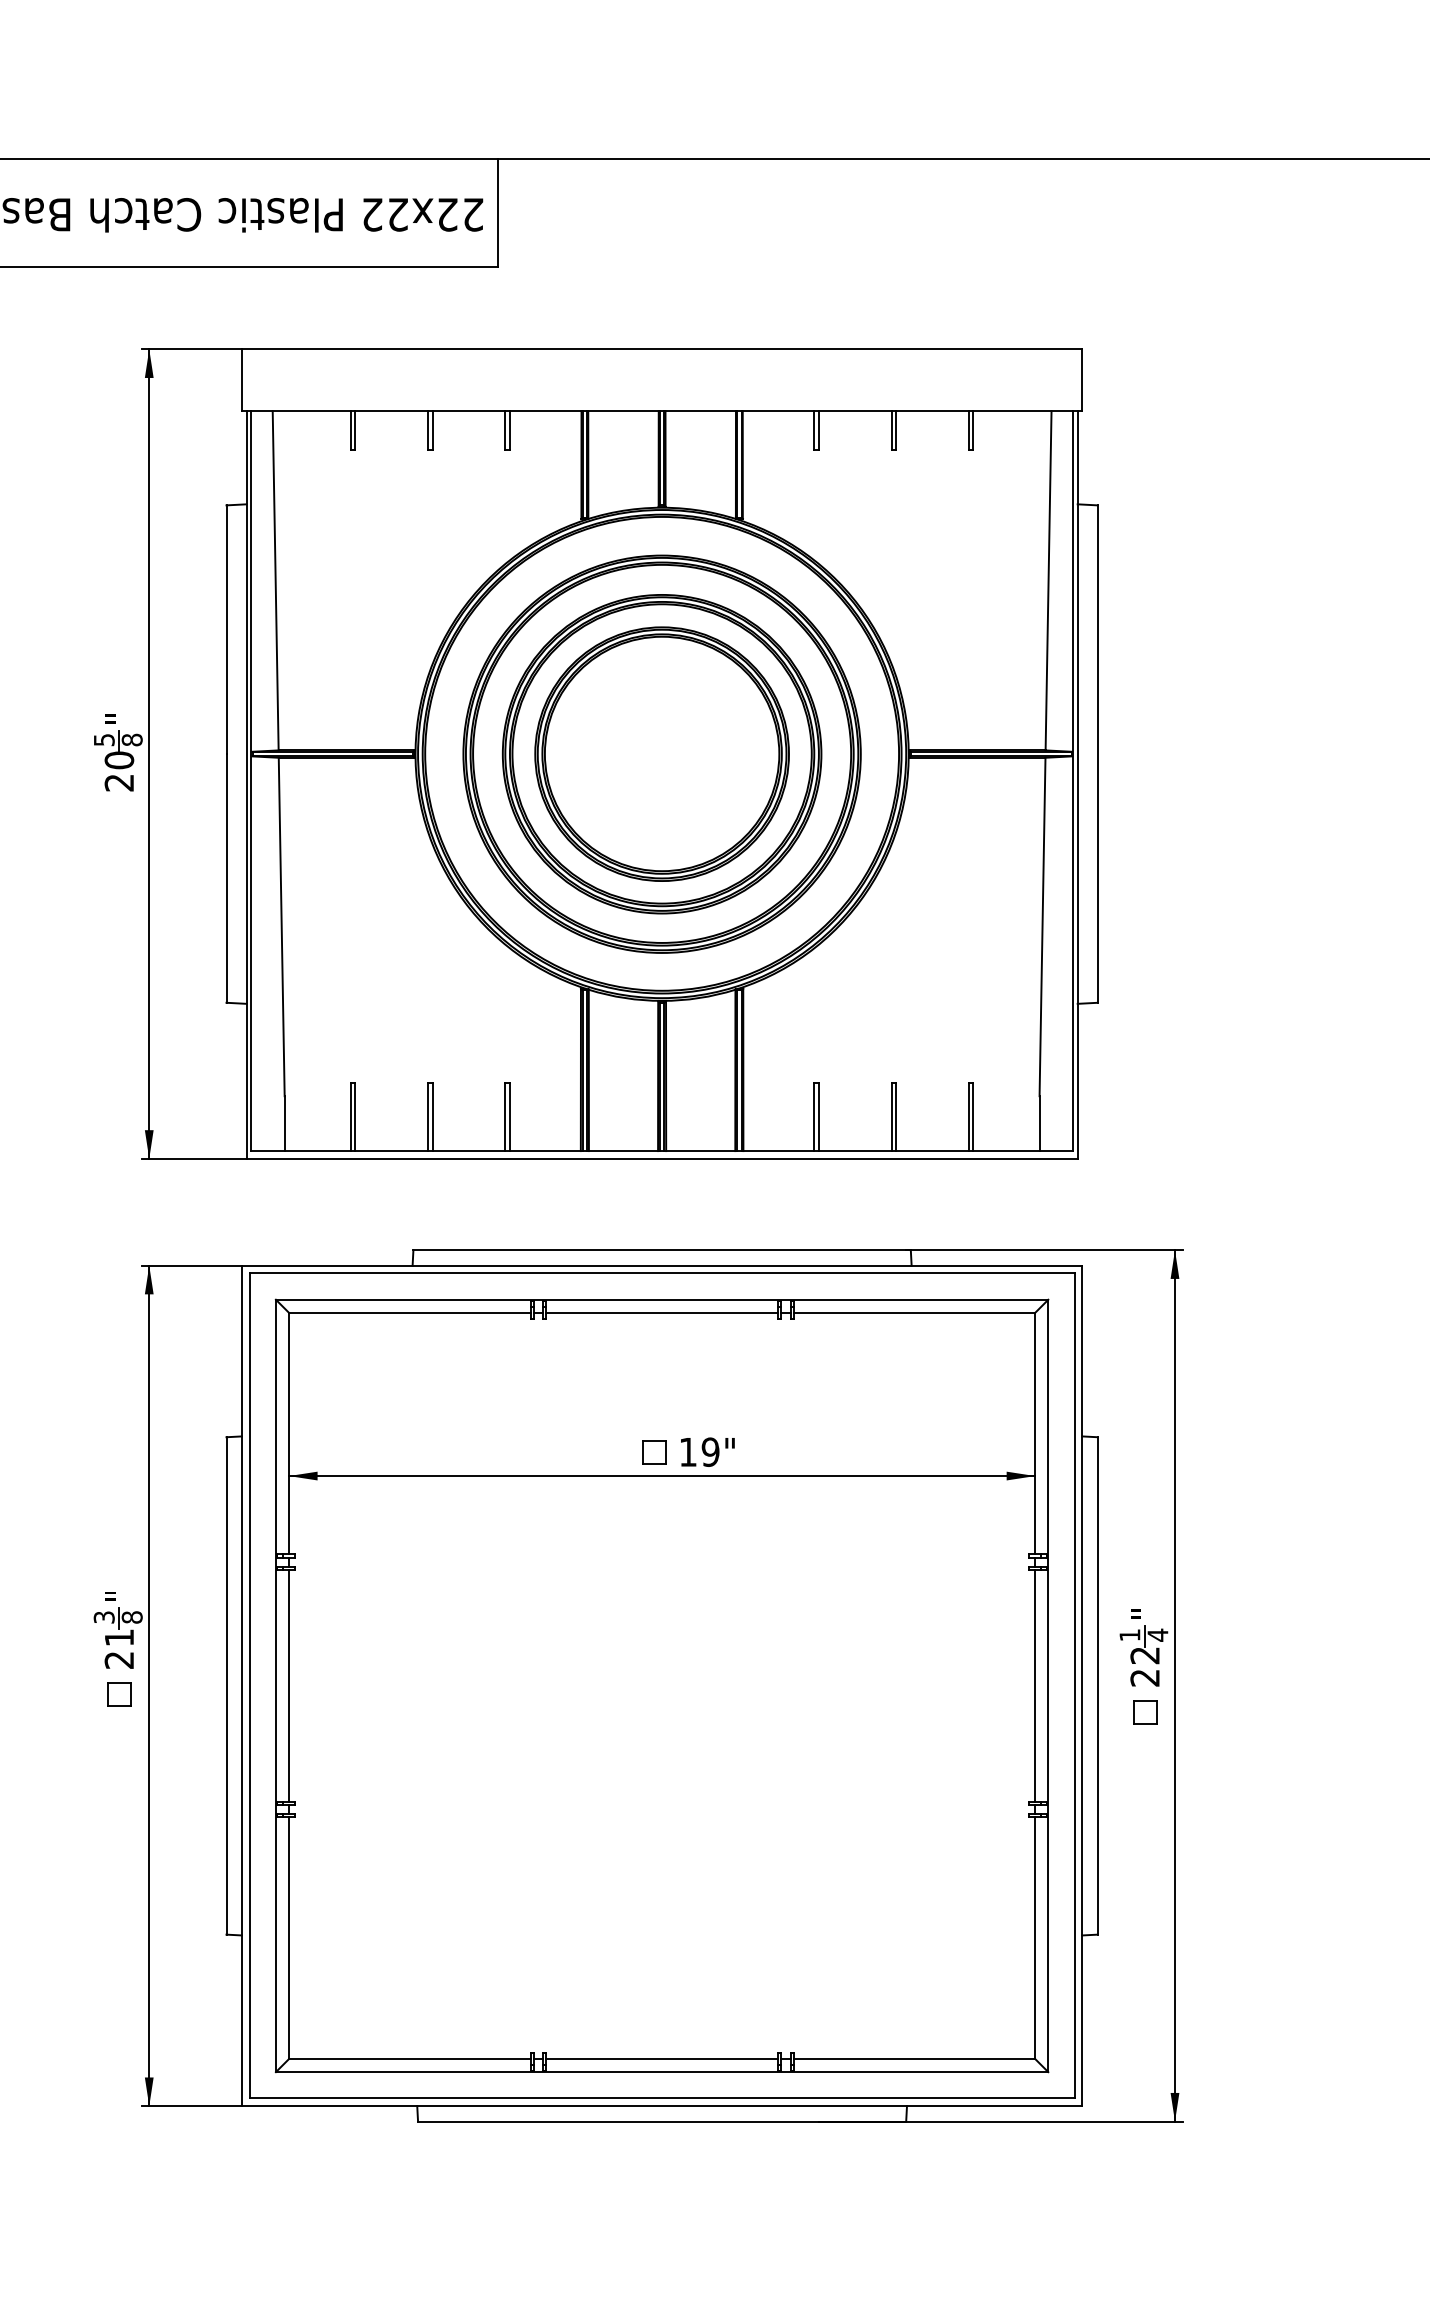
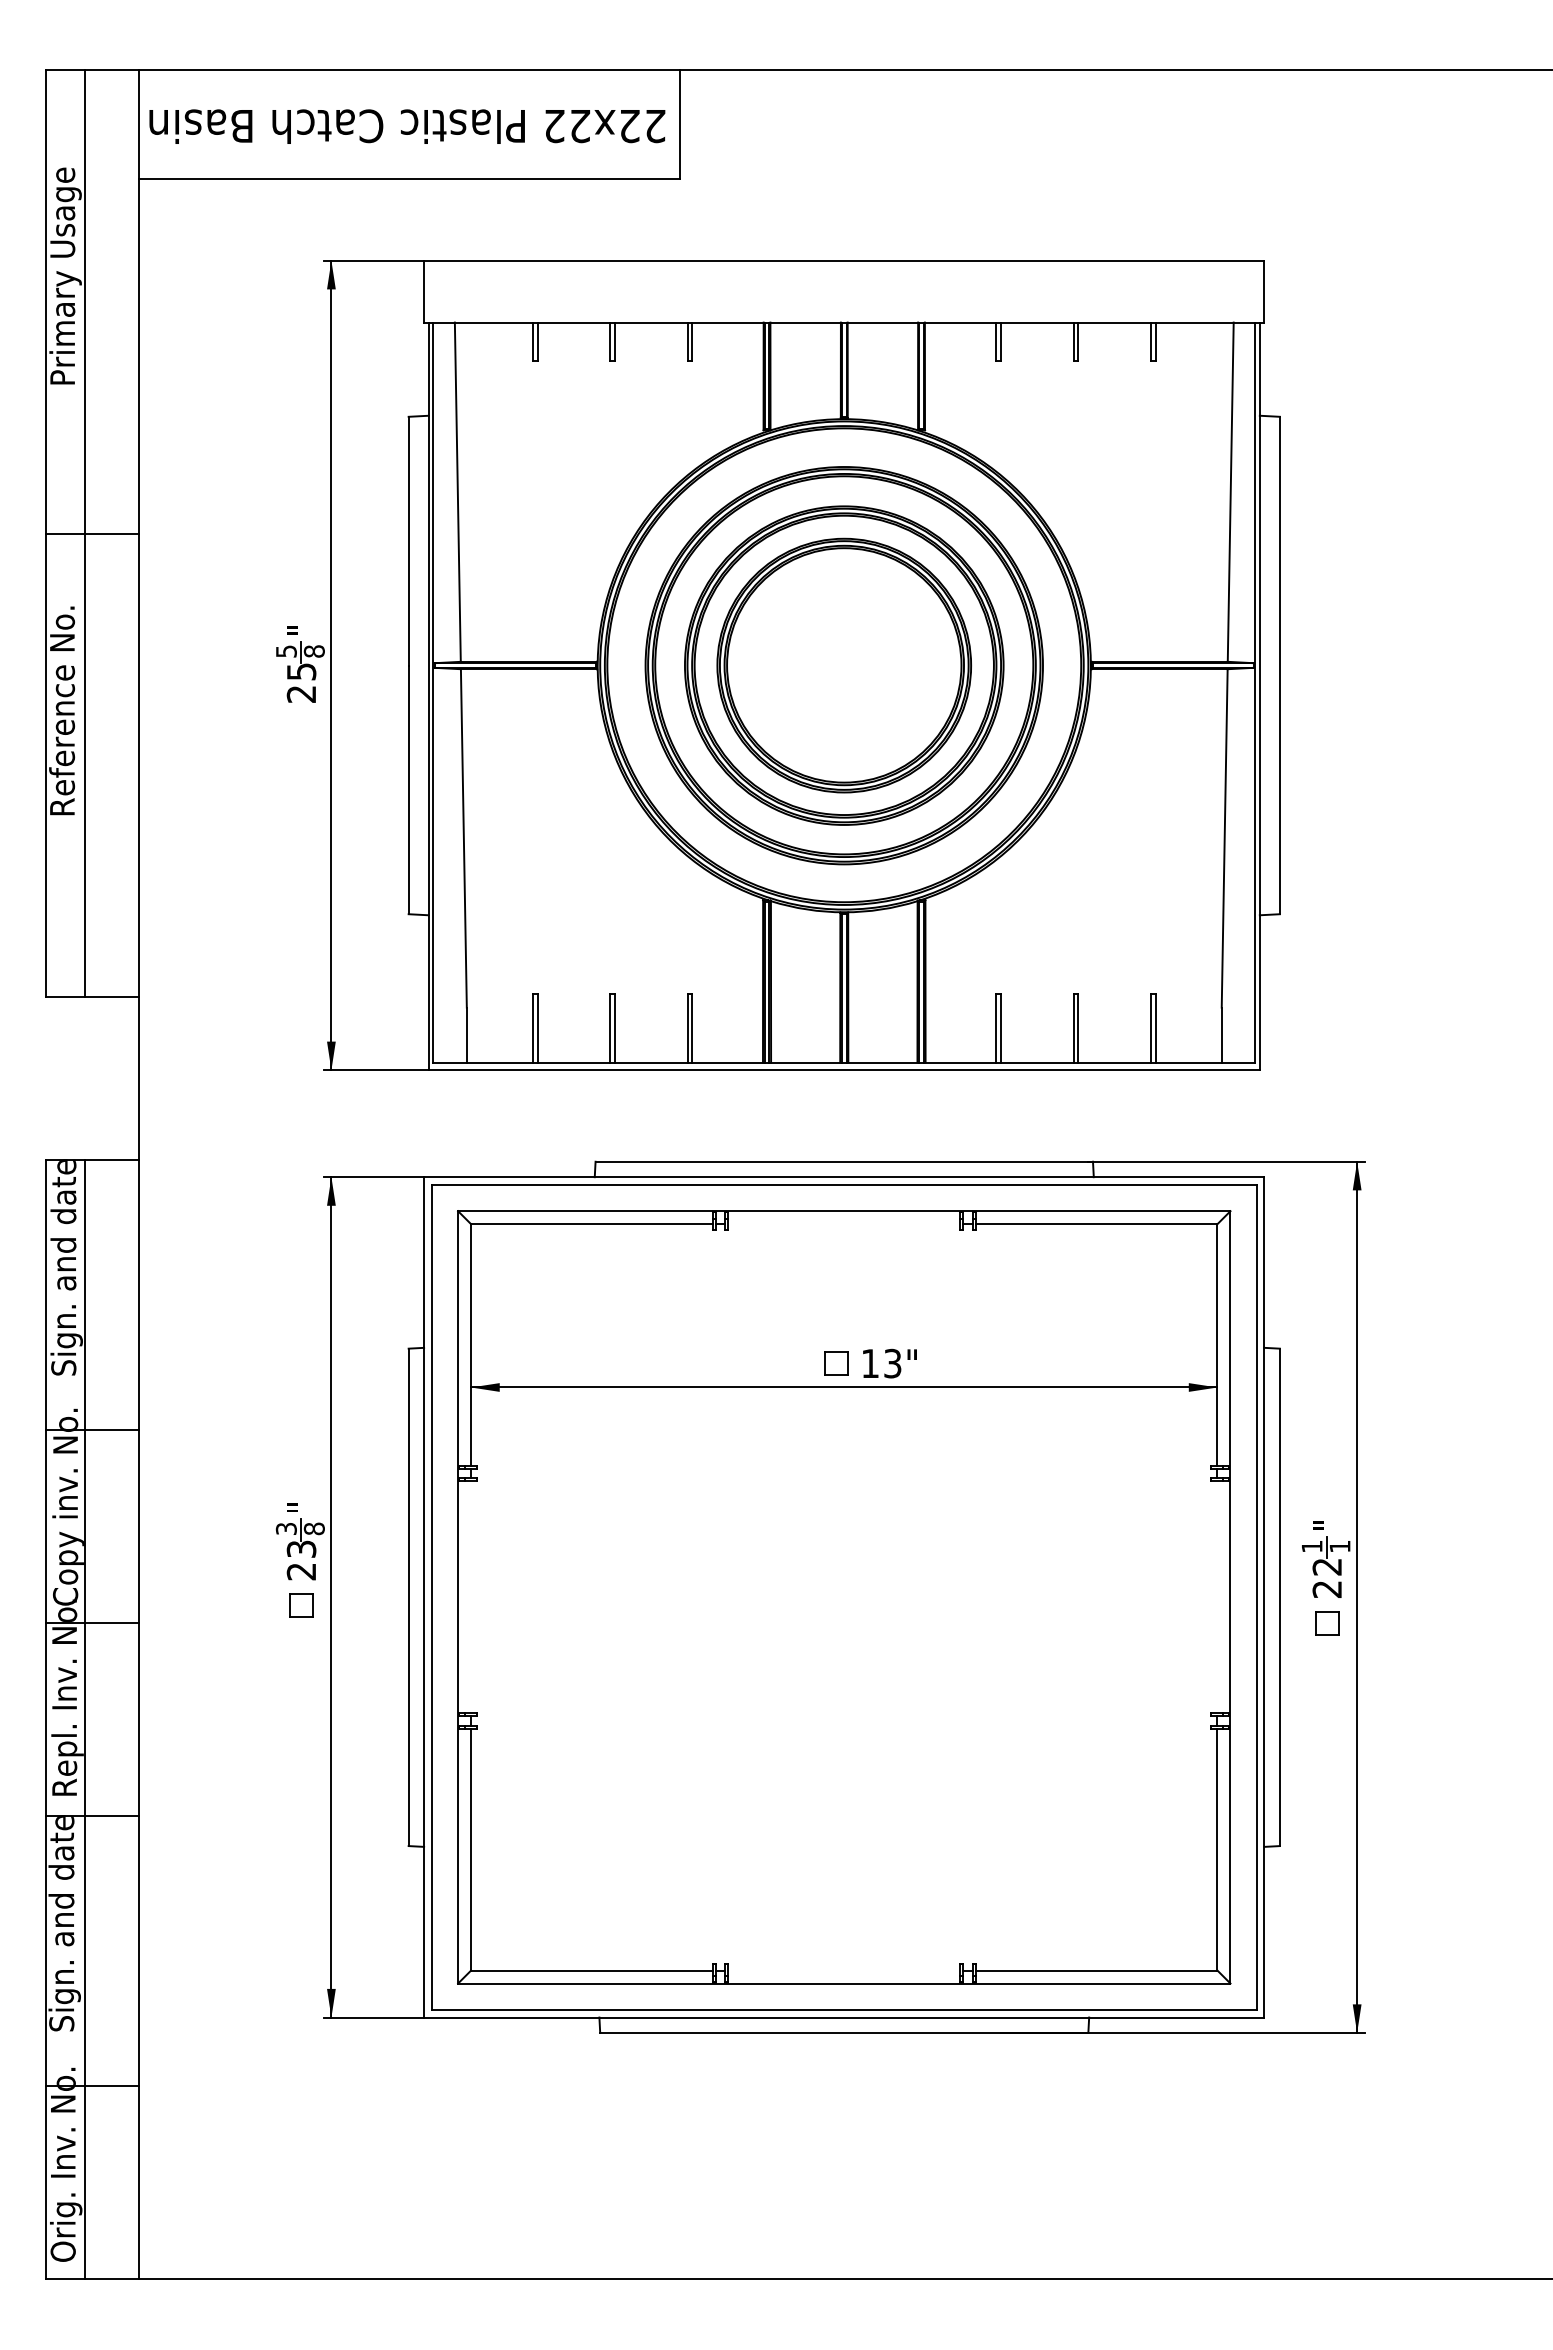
text: (119, 760) -> (301, 671), 20 -> 25
line: (662, 1313) -> (844, 1224), removed
text: (710, 1452) -> (892, 1363), 19" -> 13"
text: (1157, 1635) -> (1339, 1546), 4 -> 1
text: (119, 1637) -> (301, 1548), 21 -> 23
line: (289, 1686) -> (471, 1597), removed
line: (1035, 1686) -> (1217, 1597), removed
line: (662, 2059) -> (844, 1970), removed

